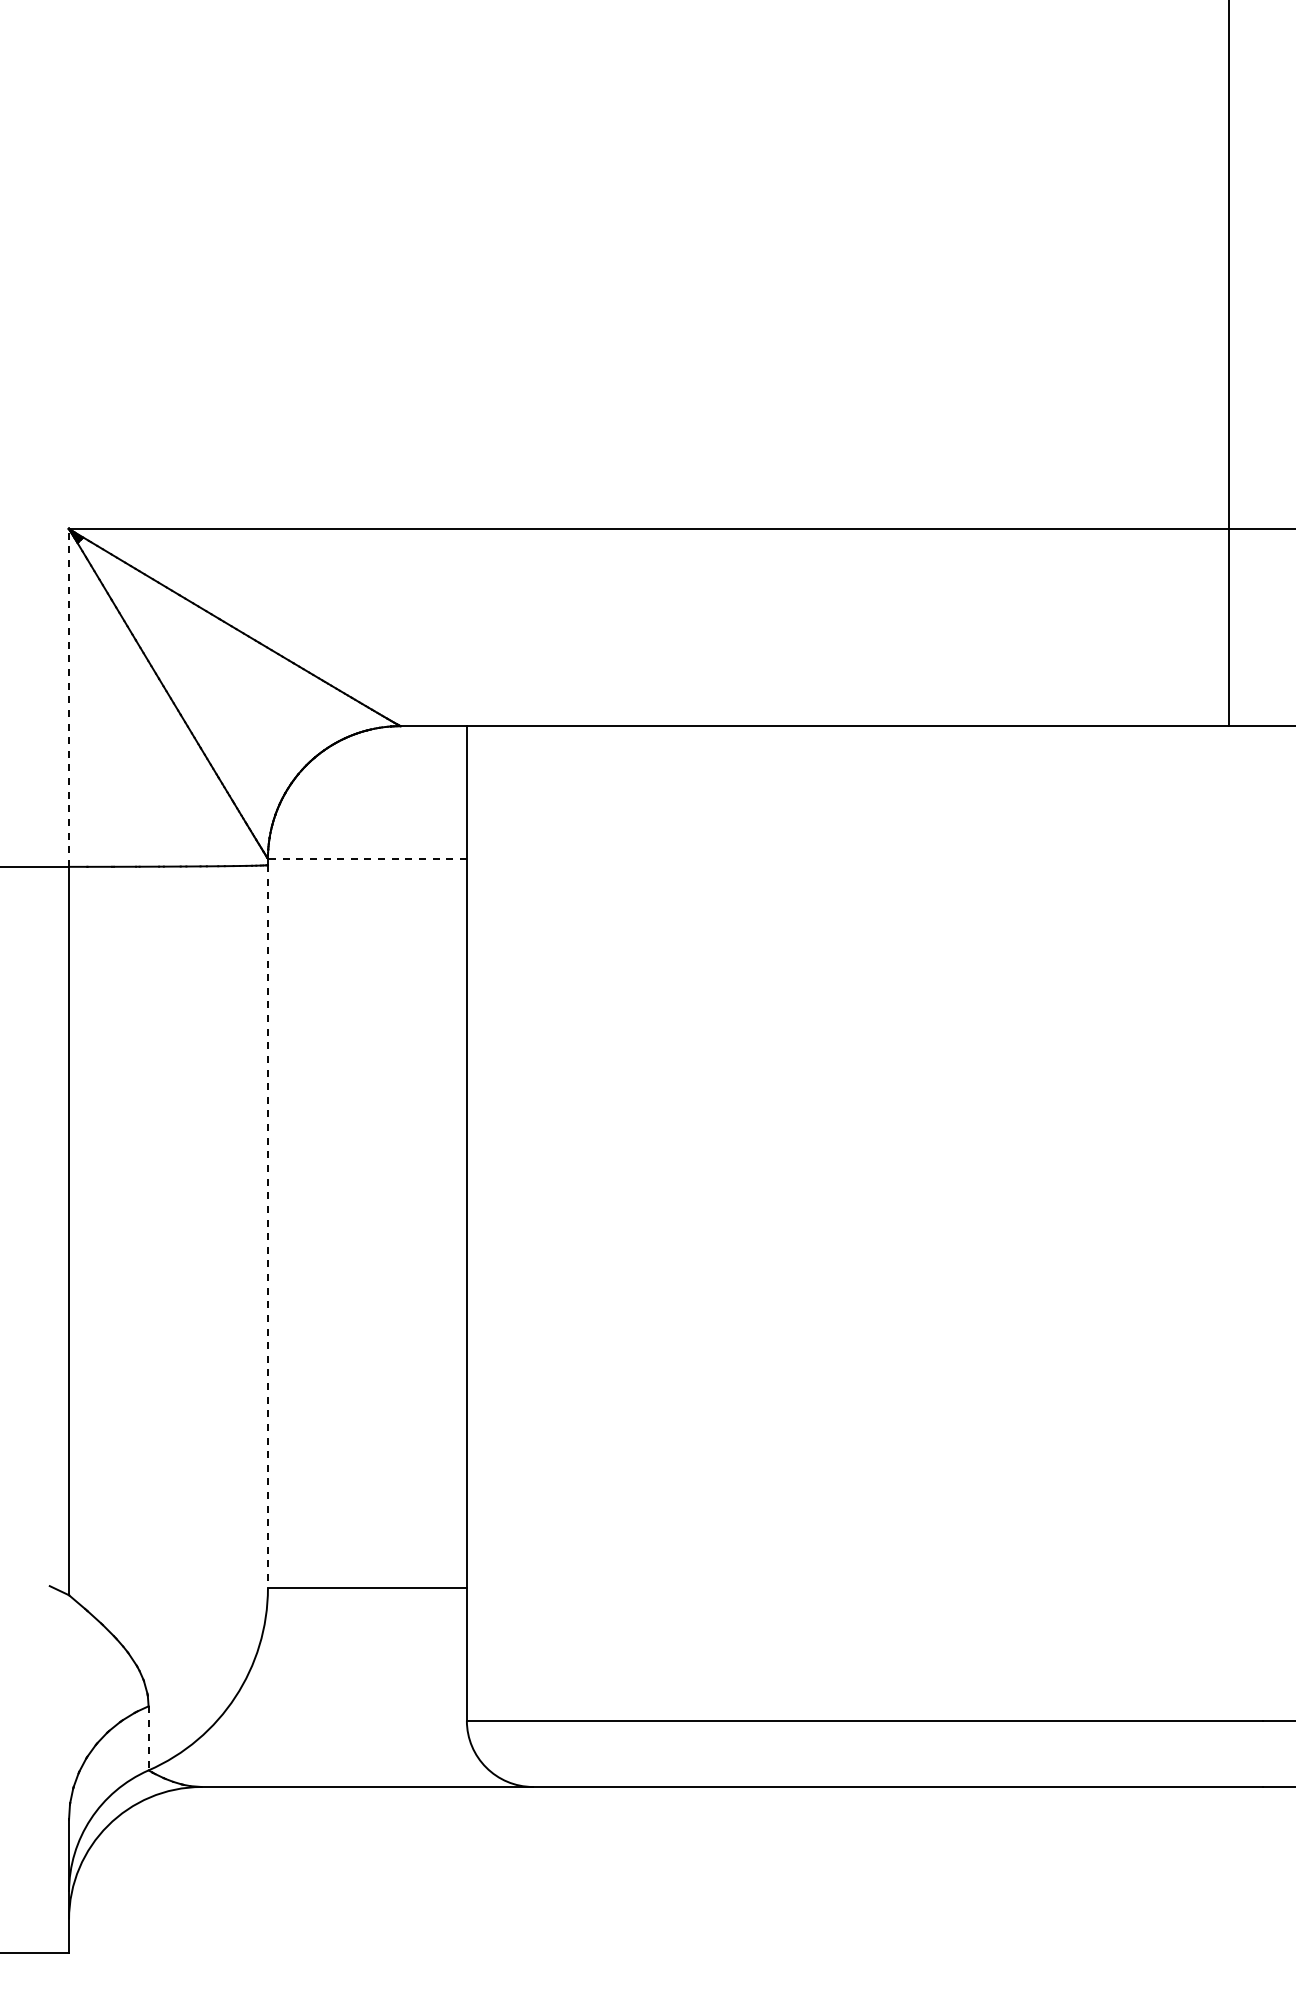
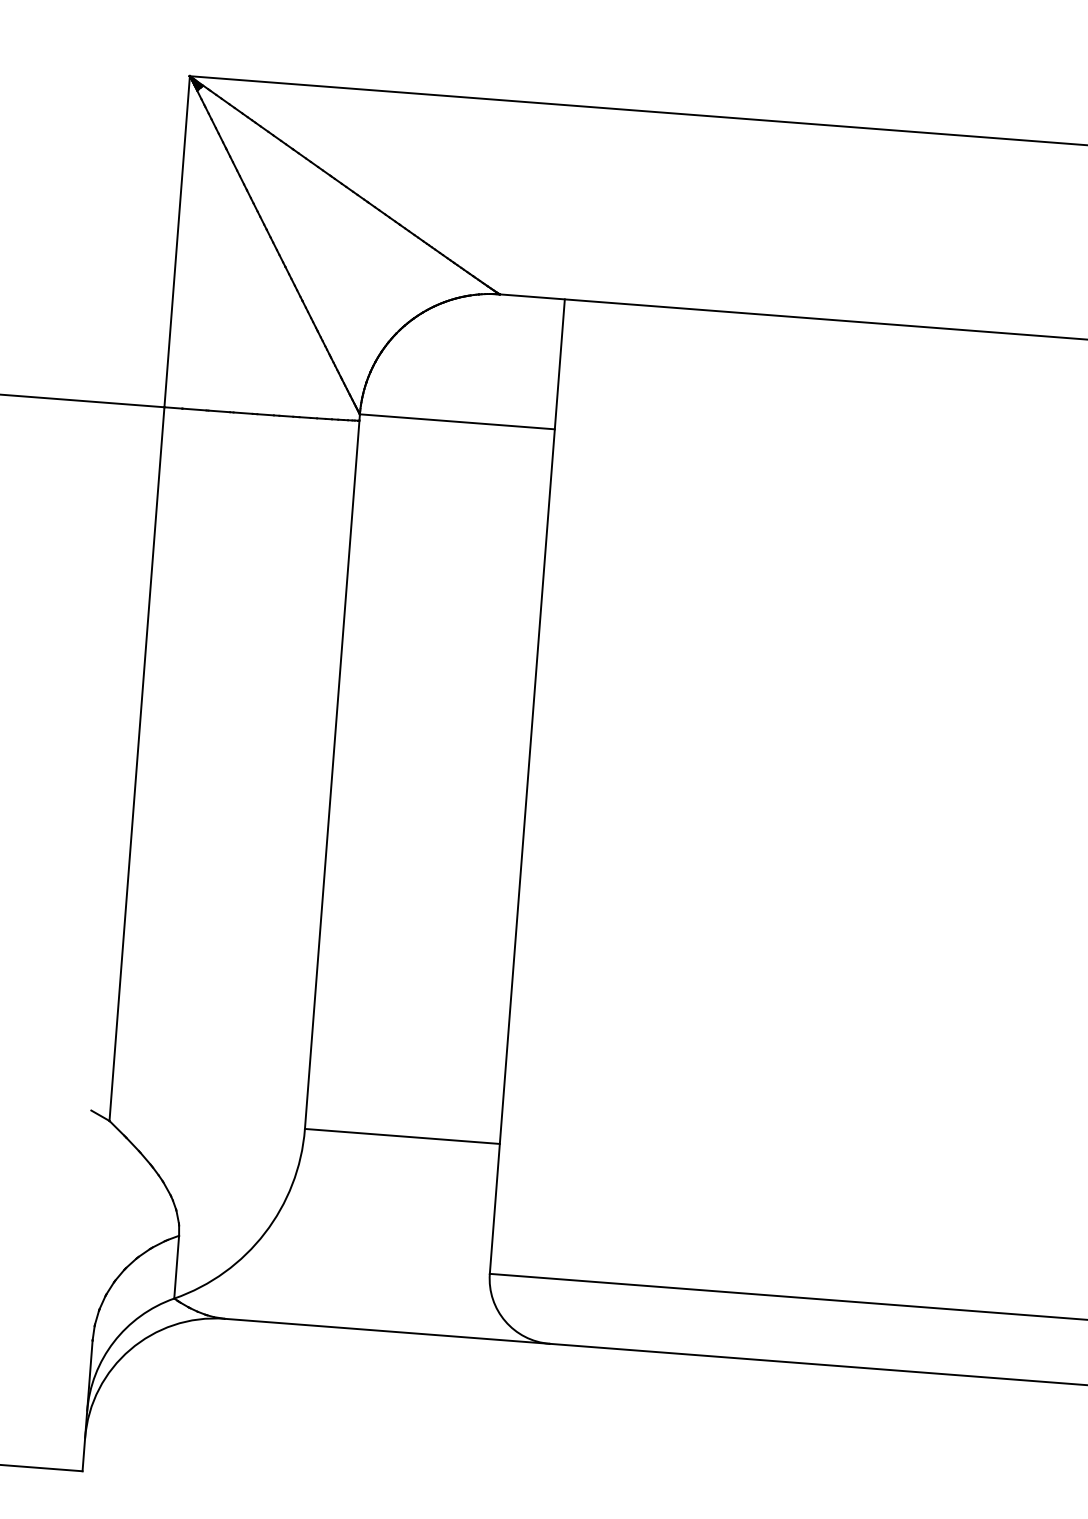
line: (69, 697) -> (177, 241), dashed -> solid
line: (366, 858) -> (456, 421), dashed -> solid
line: (267, 1227) -> (331, 775), dashed -> solid
line: (148, 1738) -> (176, 1267), dashed -> solid

